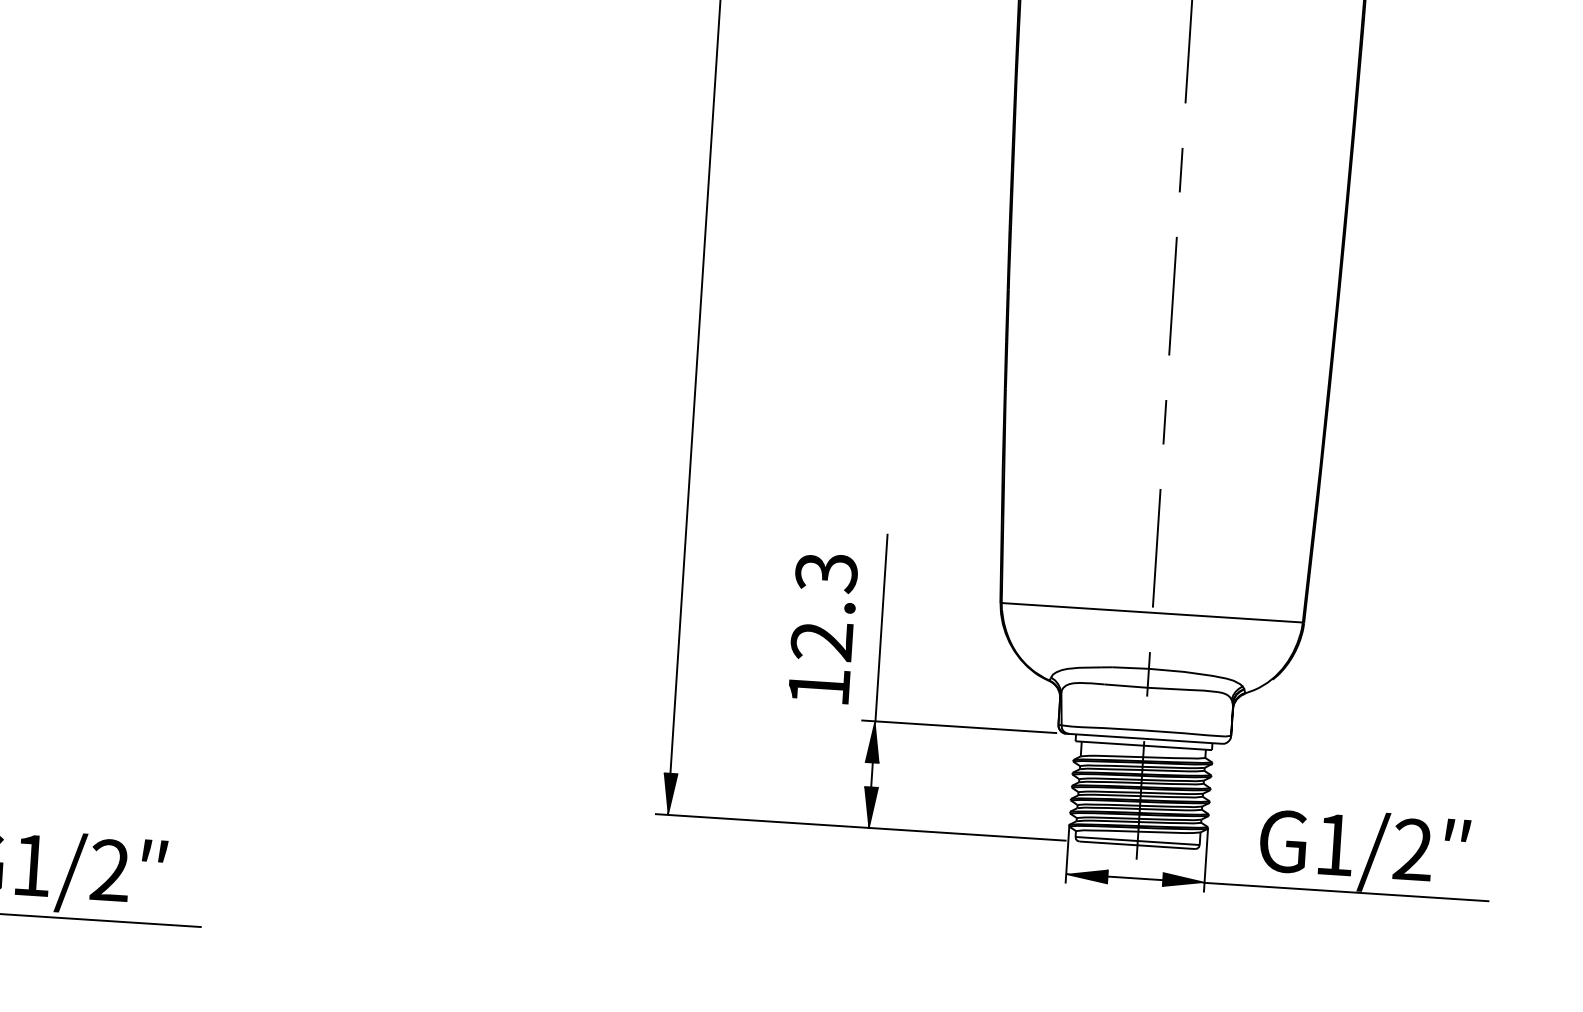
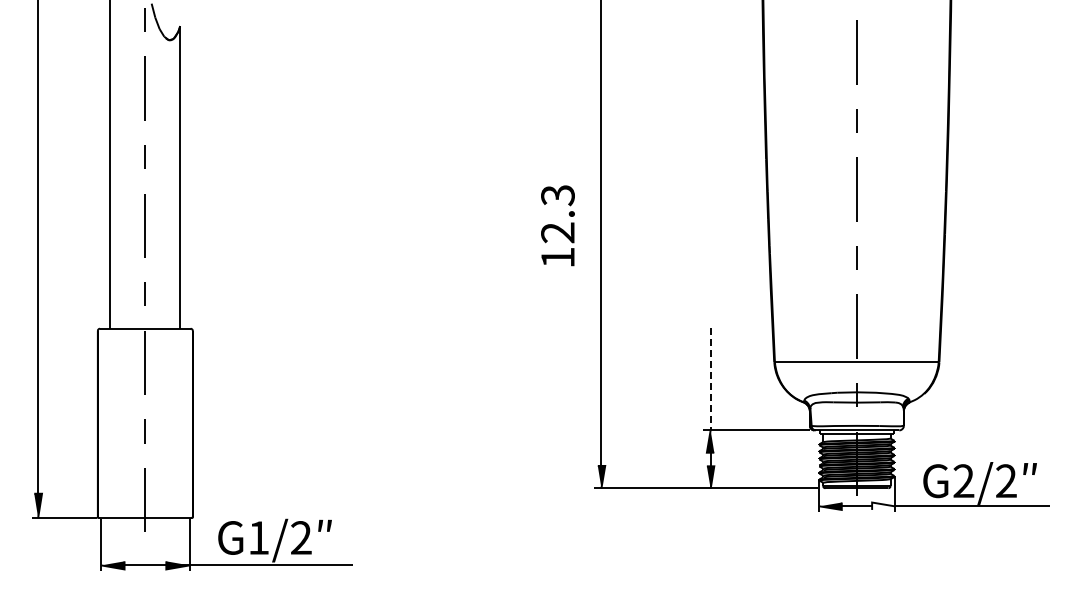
text: (822, 627) -> (557, 225), moved
line: (881, 627) -> (710, 379), solid -> dashed
text: (1334, 843) -> (963, 480), G1/2 -> G2/2
fill: (1184, 880) -> (883, 505), removed

